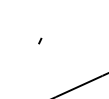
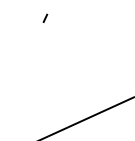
curve: (40, 40) -> (45, 17), moved

